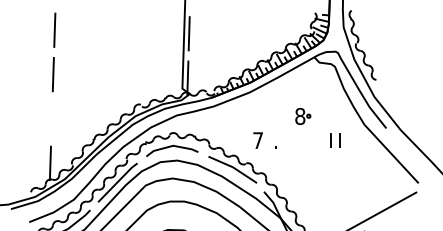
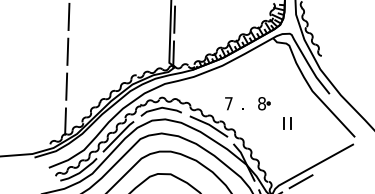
part: (303, 116) -> (264, 103), moved
line: (51, 118) -> (66, 86), added
part: (335, 140) -> (287, 123), moved

